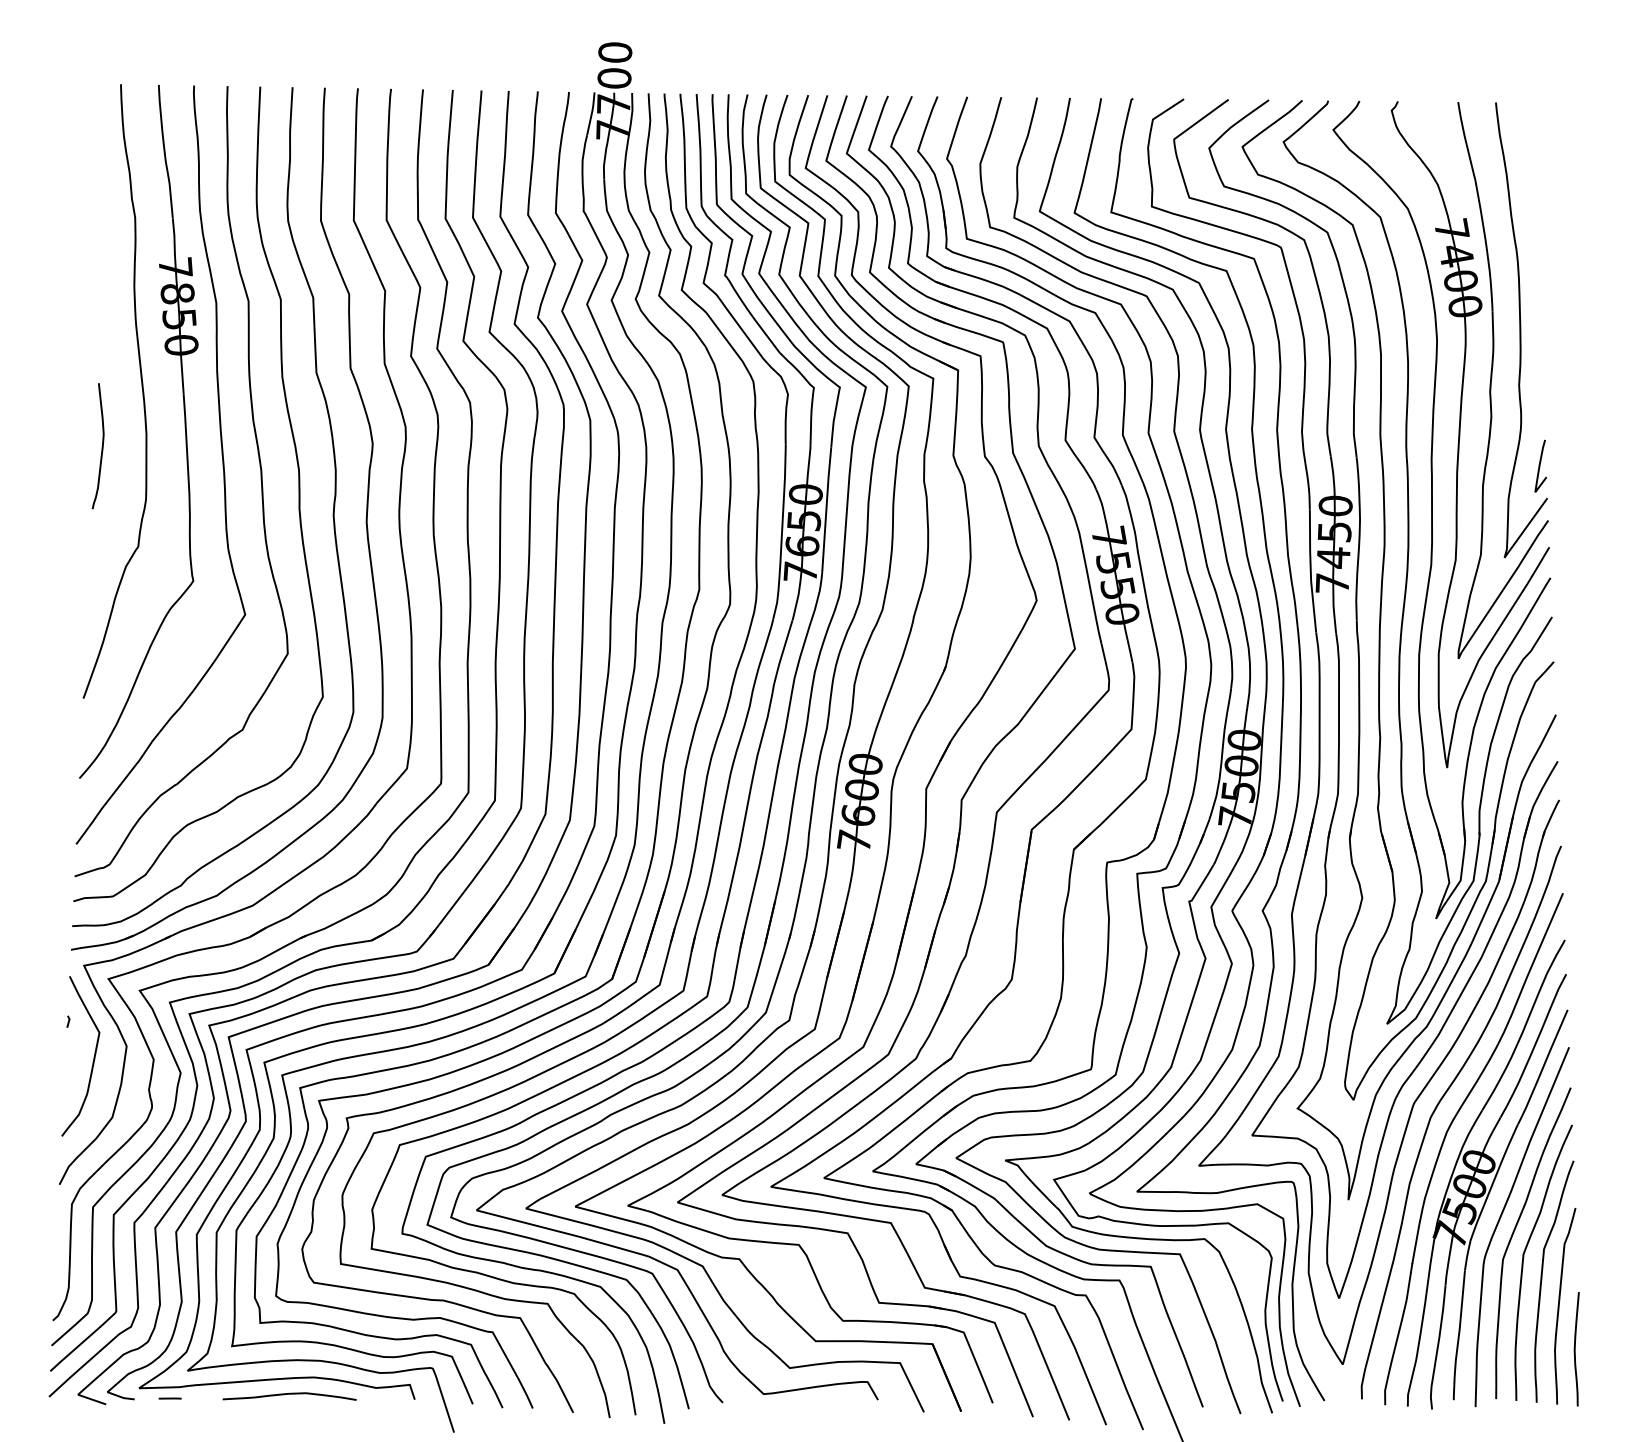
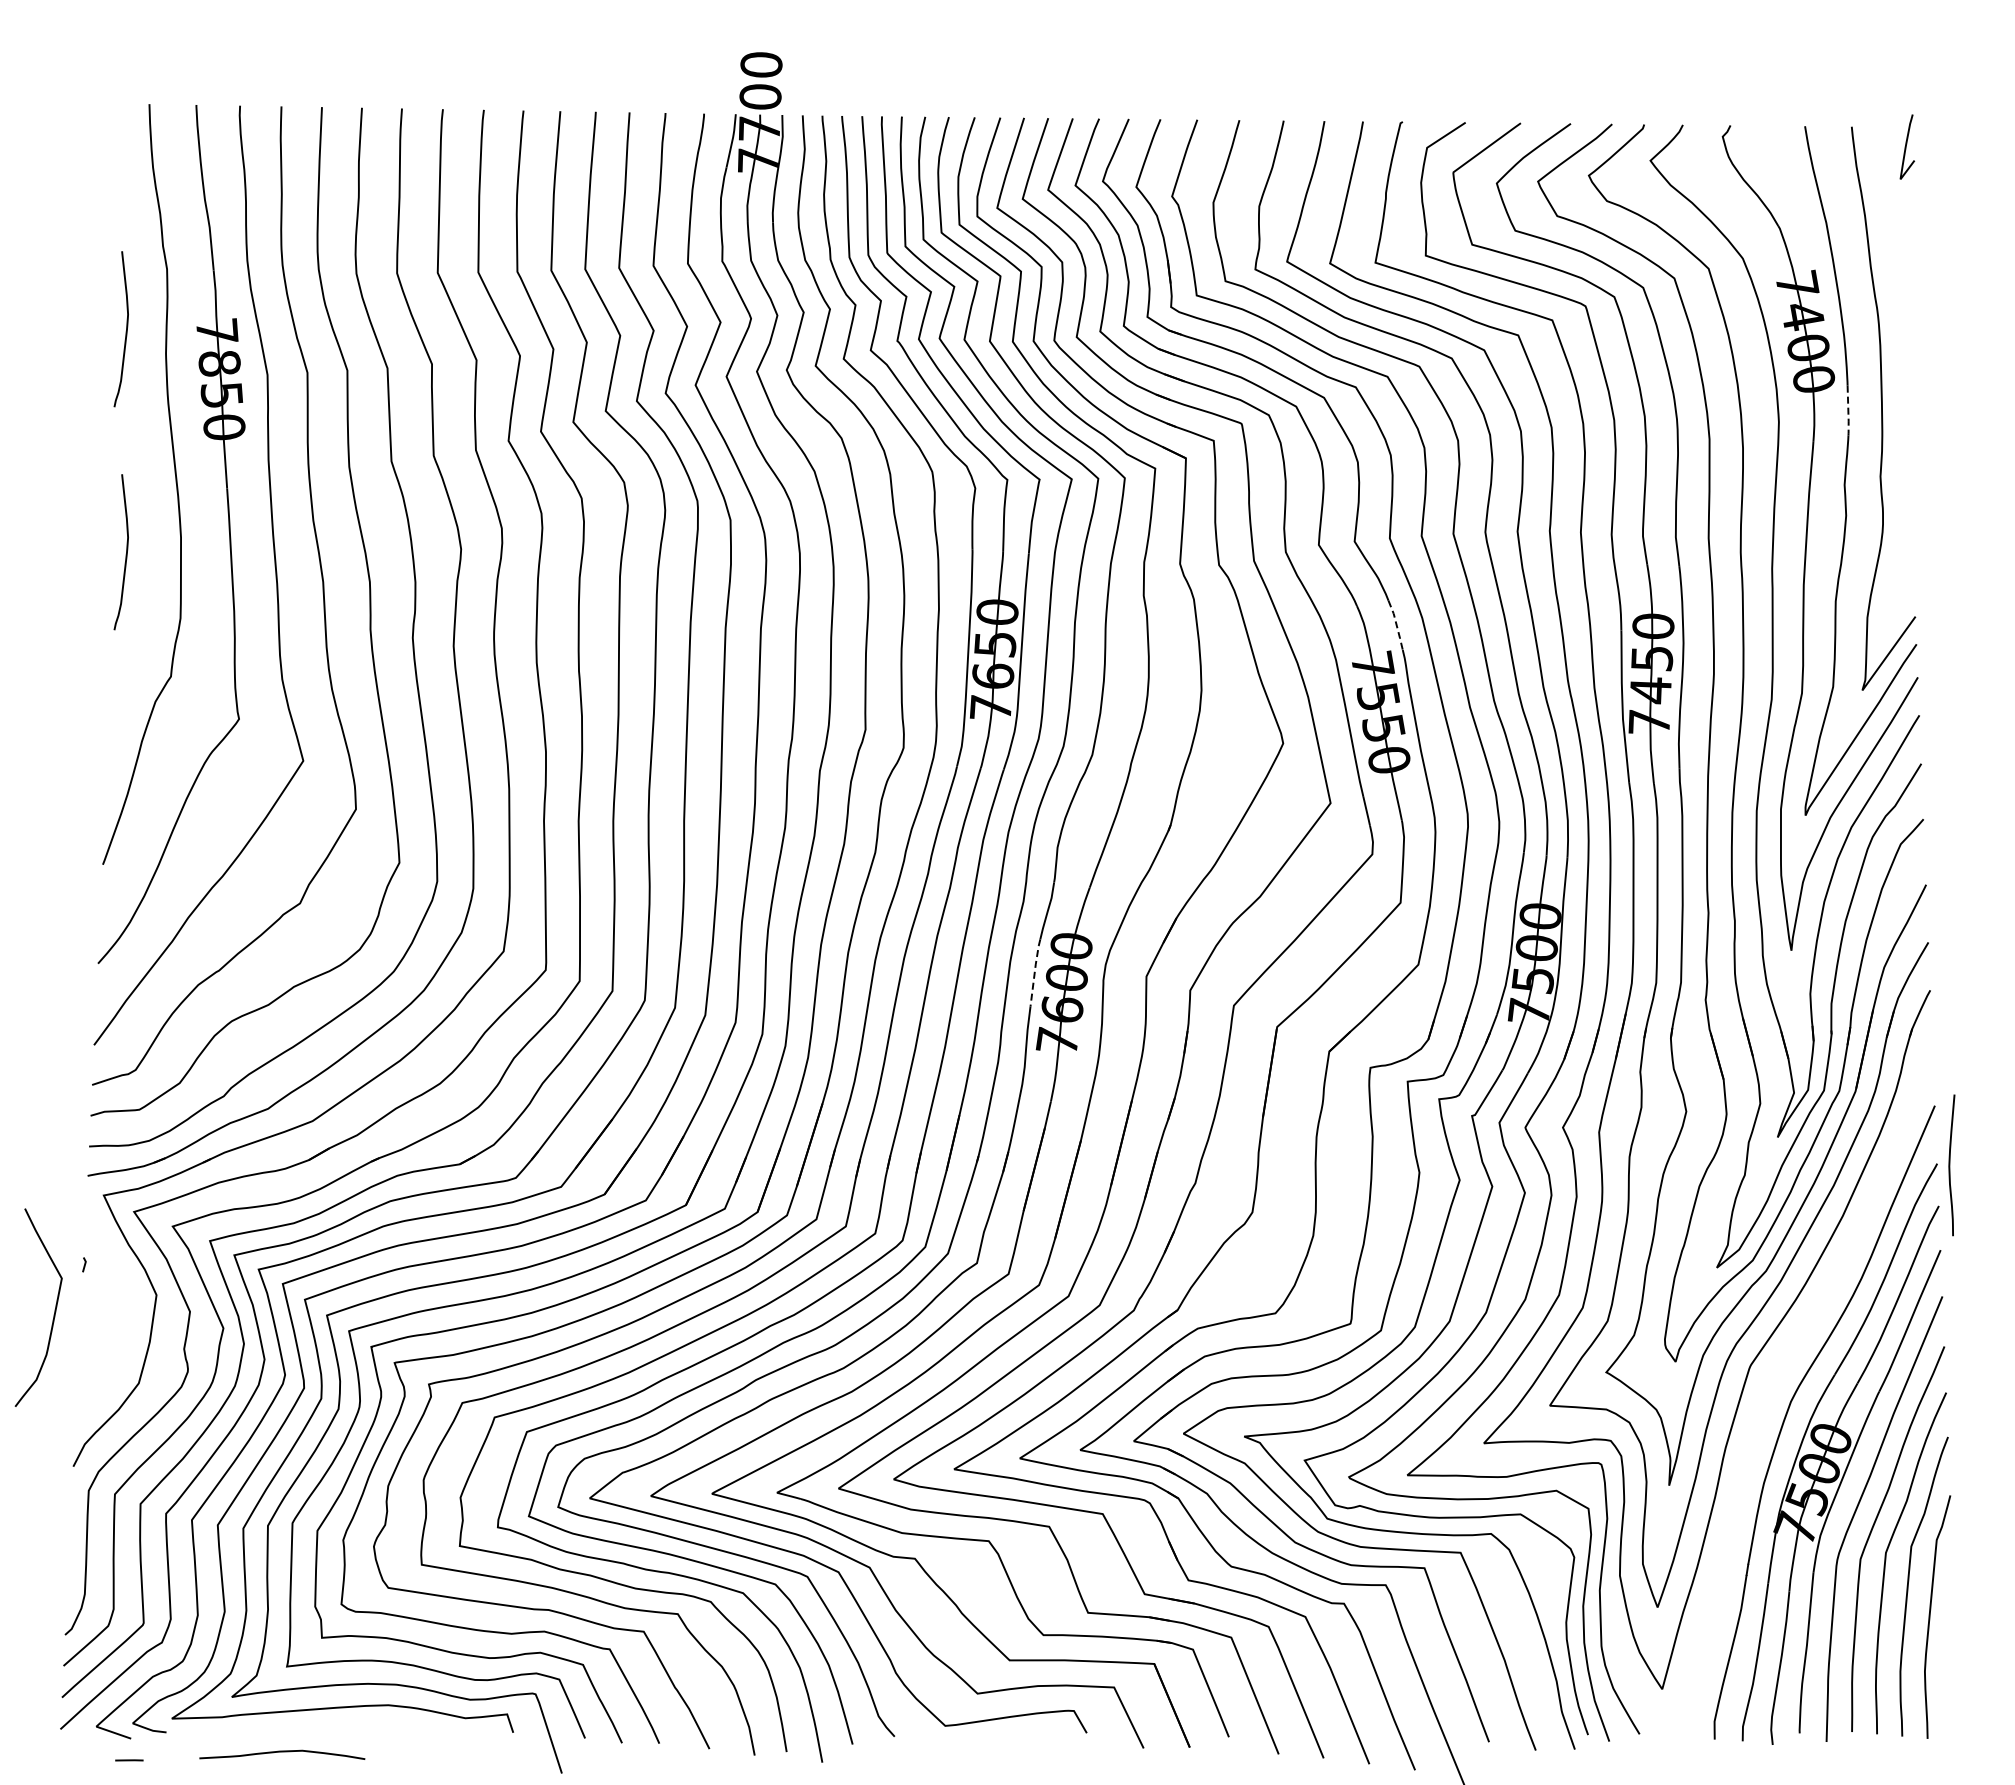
curve: (101, 267) -> (125, 331), added
line: (1493, 333) -> (1848, 412), solid -> dashed
curve: (1540, 465) -> (1906, 146), moved
line: (1128, 505) -> (1396, 625), solid -> dashed
line: (835, 784) -> (1034, 971), solid -> dashed
curve: (93, 1057) -> (54, 1309), moved
curve: (1435, 1110) -> (1777, 1374), removed
curve: (1575, 1349) -> (1950, 1165), moved
curve: (289, 1394) -> (282, 1752), moved
line: (170, 1398) -> (129, 1760), moved

